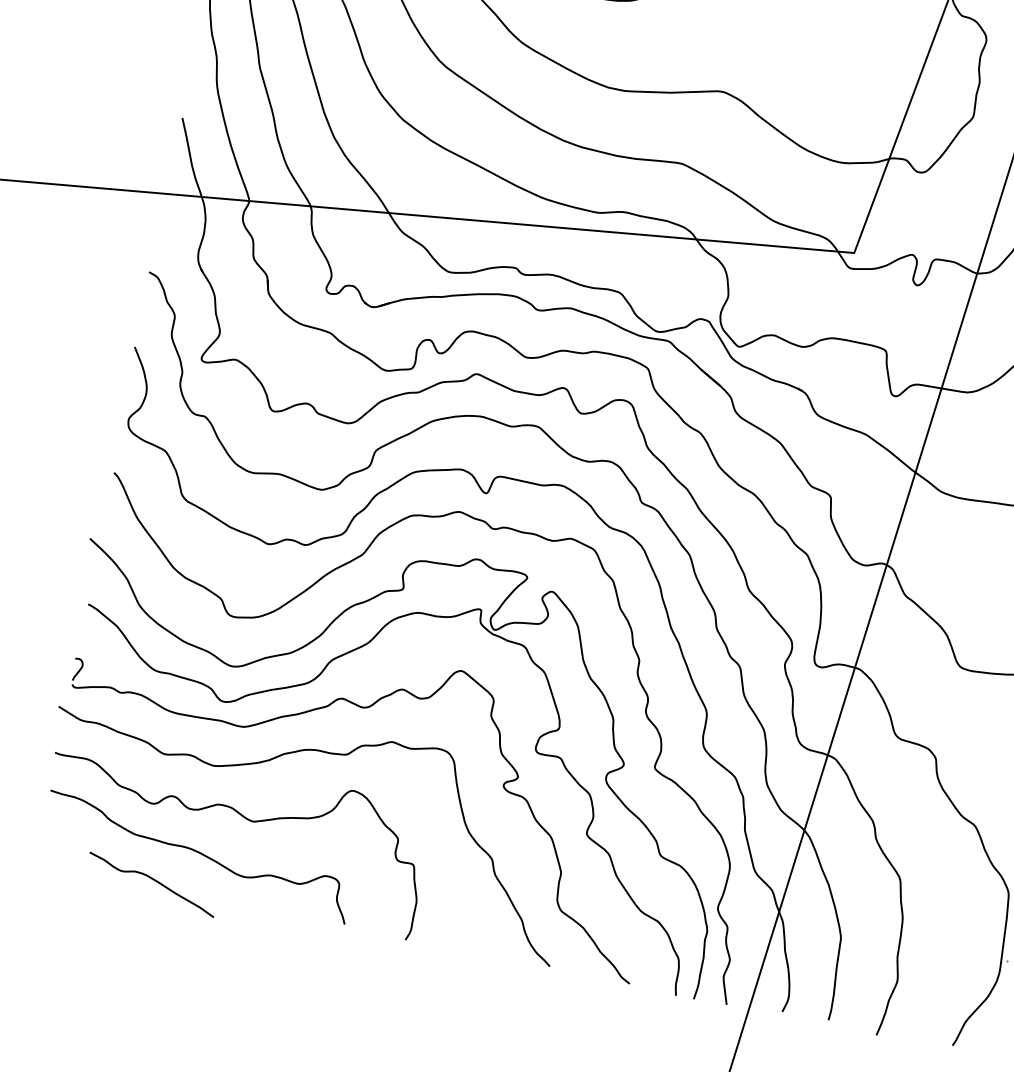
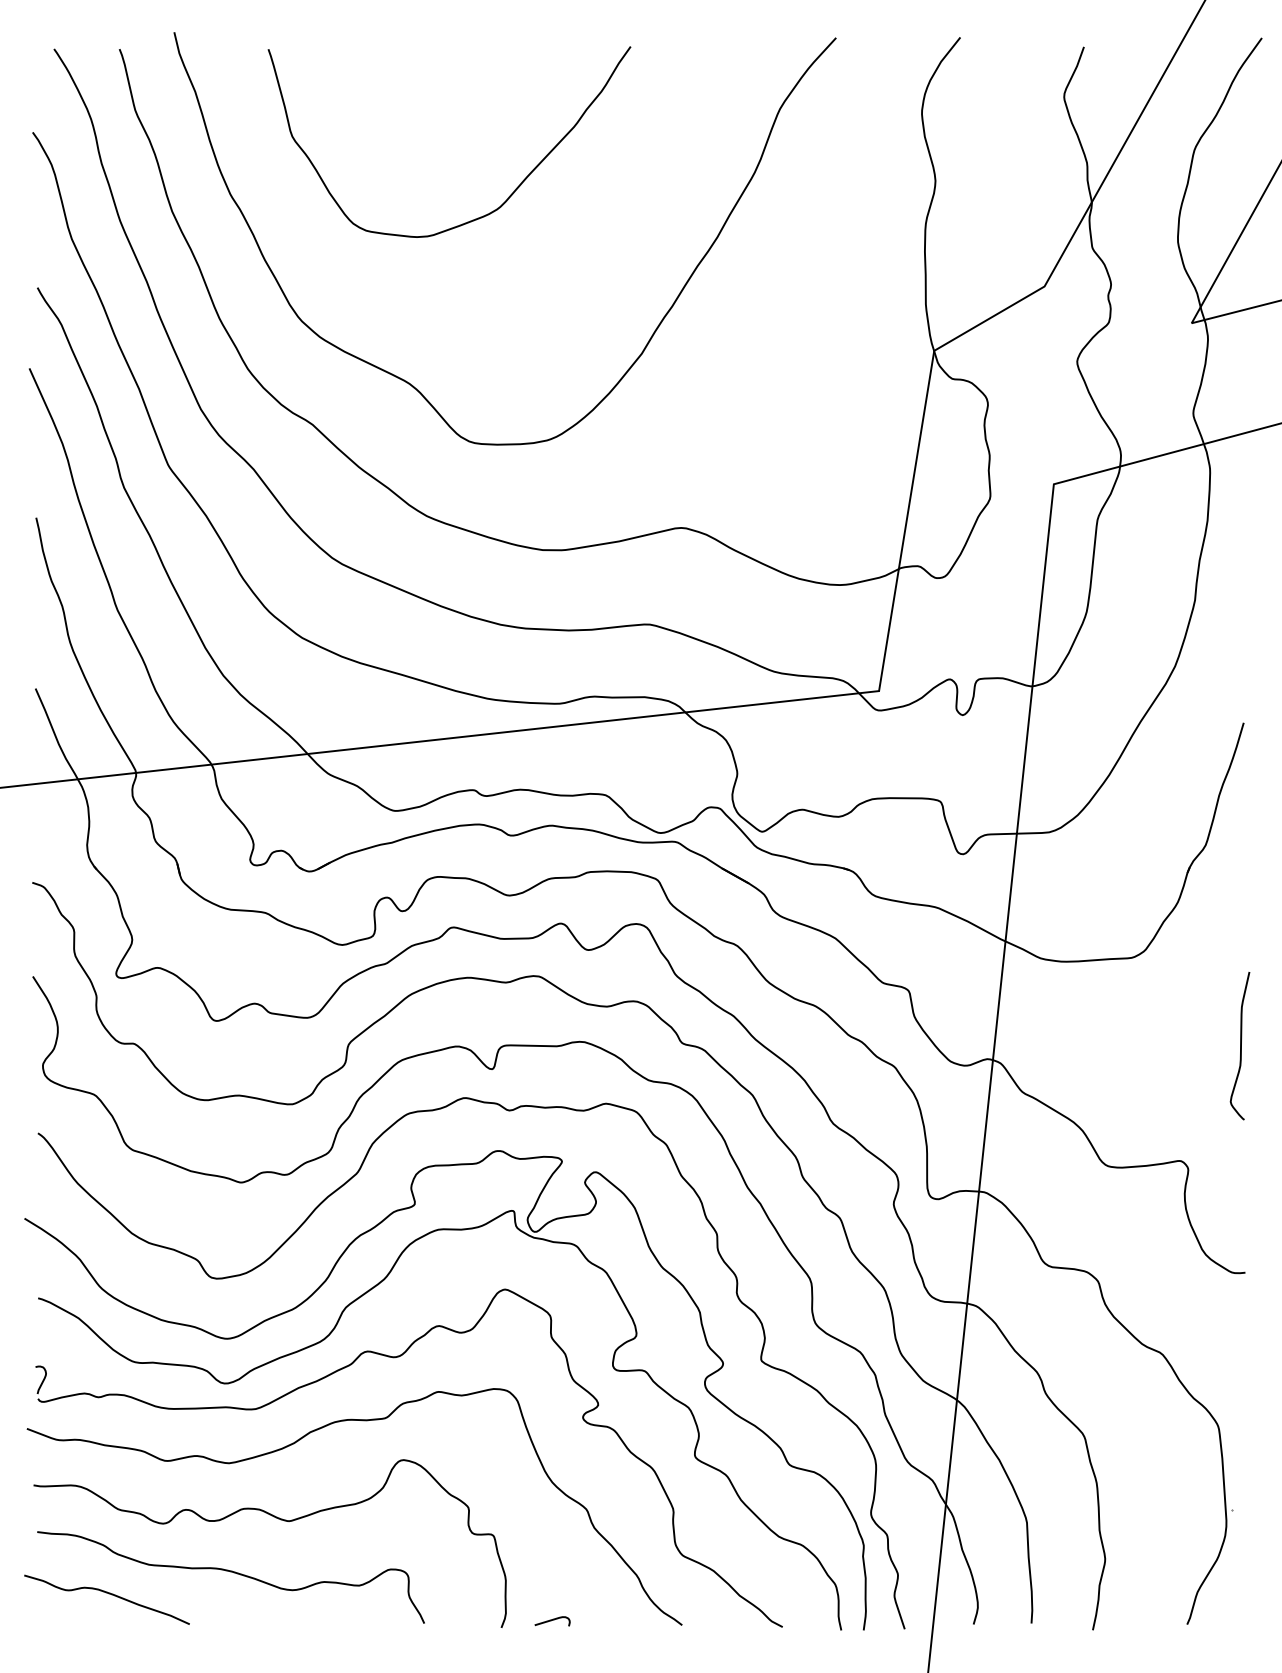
curve: (154, 881) -> (109, 1594), moved
curve: (447, 942) -> (552, 1620), added

